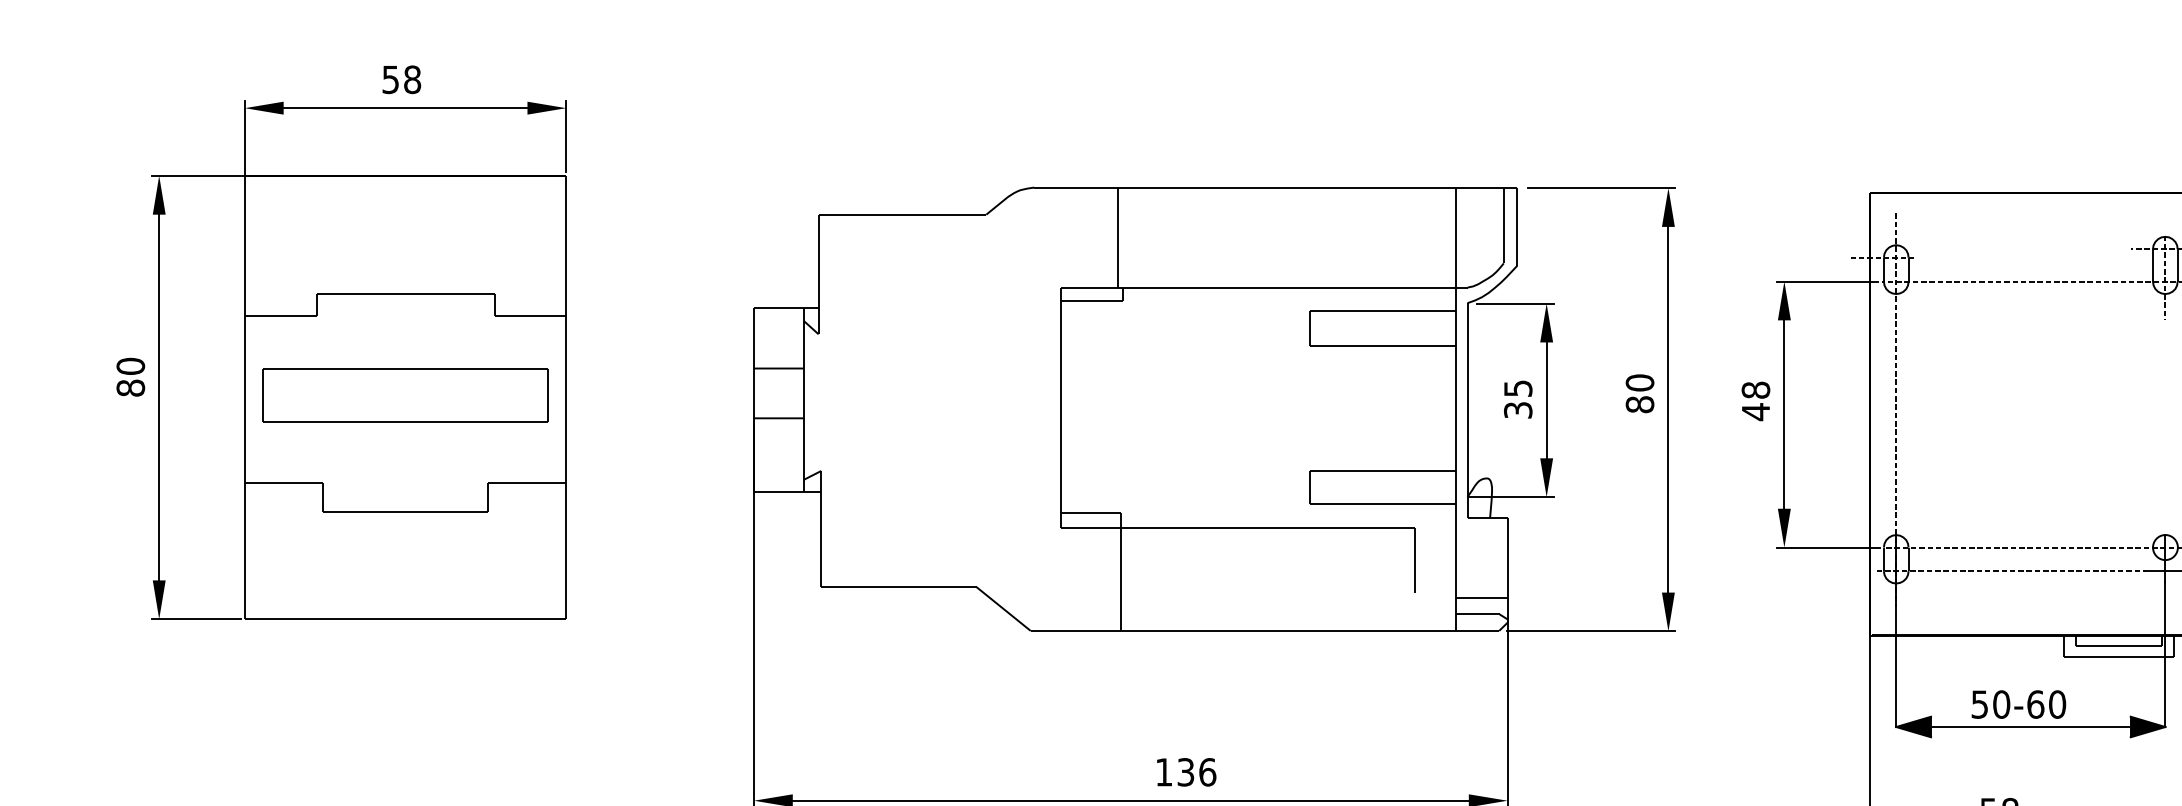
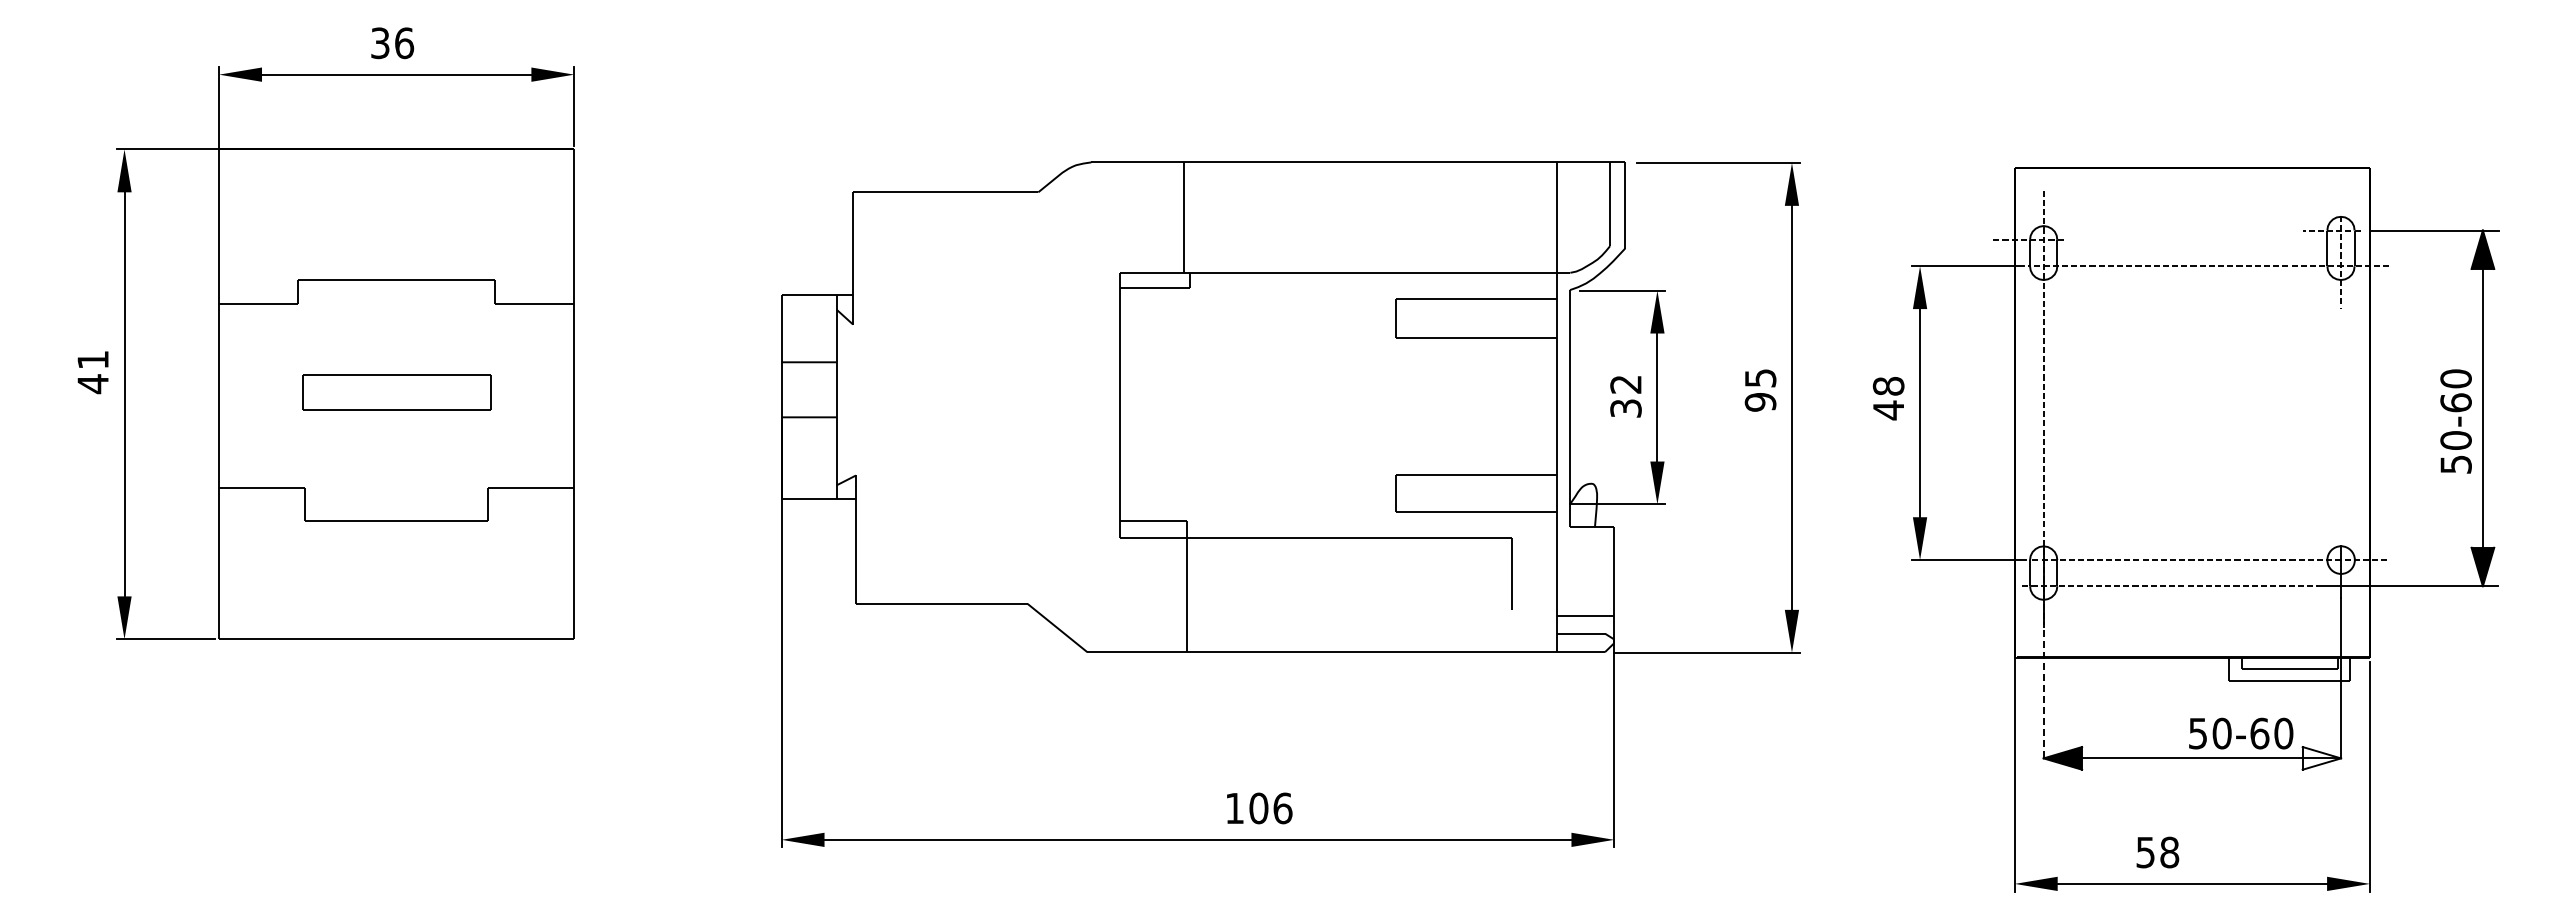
text: (402, 79) -> (393, 42), 58 -> 36
text: (130, 377) -> (92, 372), 80 -> 41
text: (1517, 388) -> (1625, 384), 35 -> 32
text: (1639, 393) -> (1760, 389), 80 -> 95
part: (405, 394) -> (396, 391), size x0.6
line: (1896, 669) -> (2043, 694), solid -> dashed
text: (2019, 704) -> (2241, 733), moved
fill: (2147, 727) -> (2321, 758), removed
text: (1185, 772) -> (1258, 808), 136 -> 106

